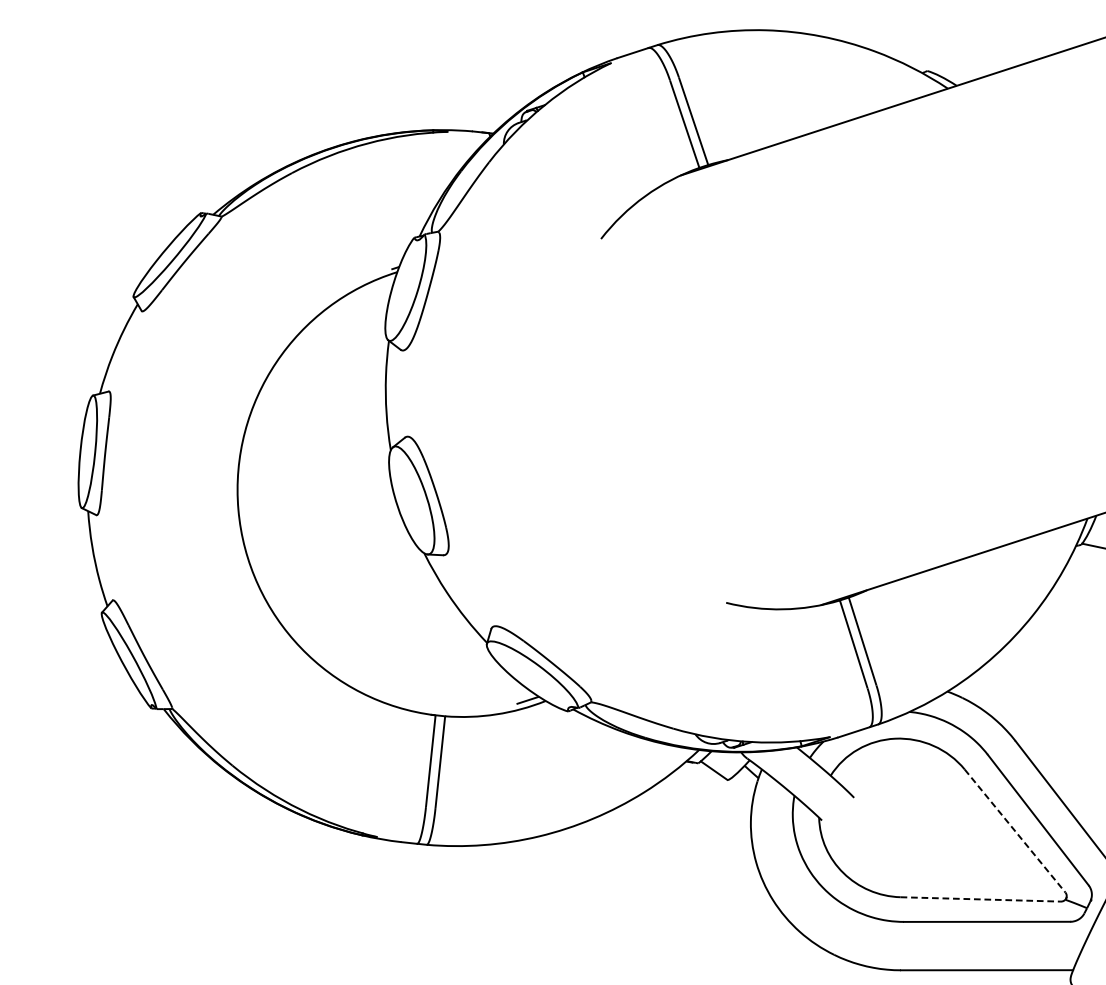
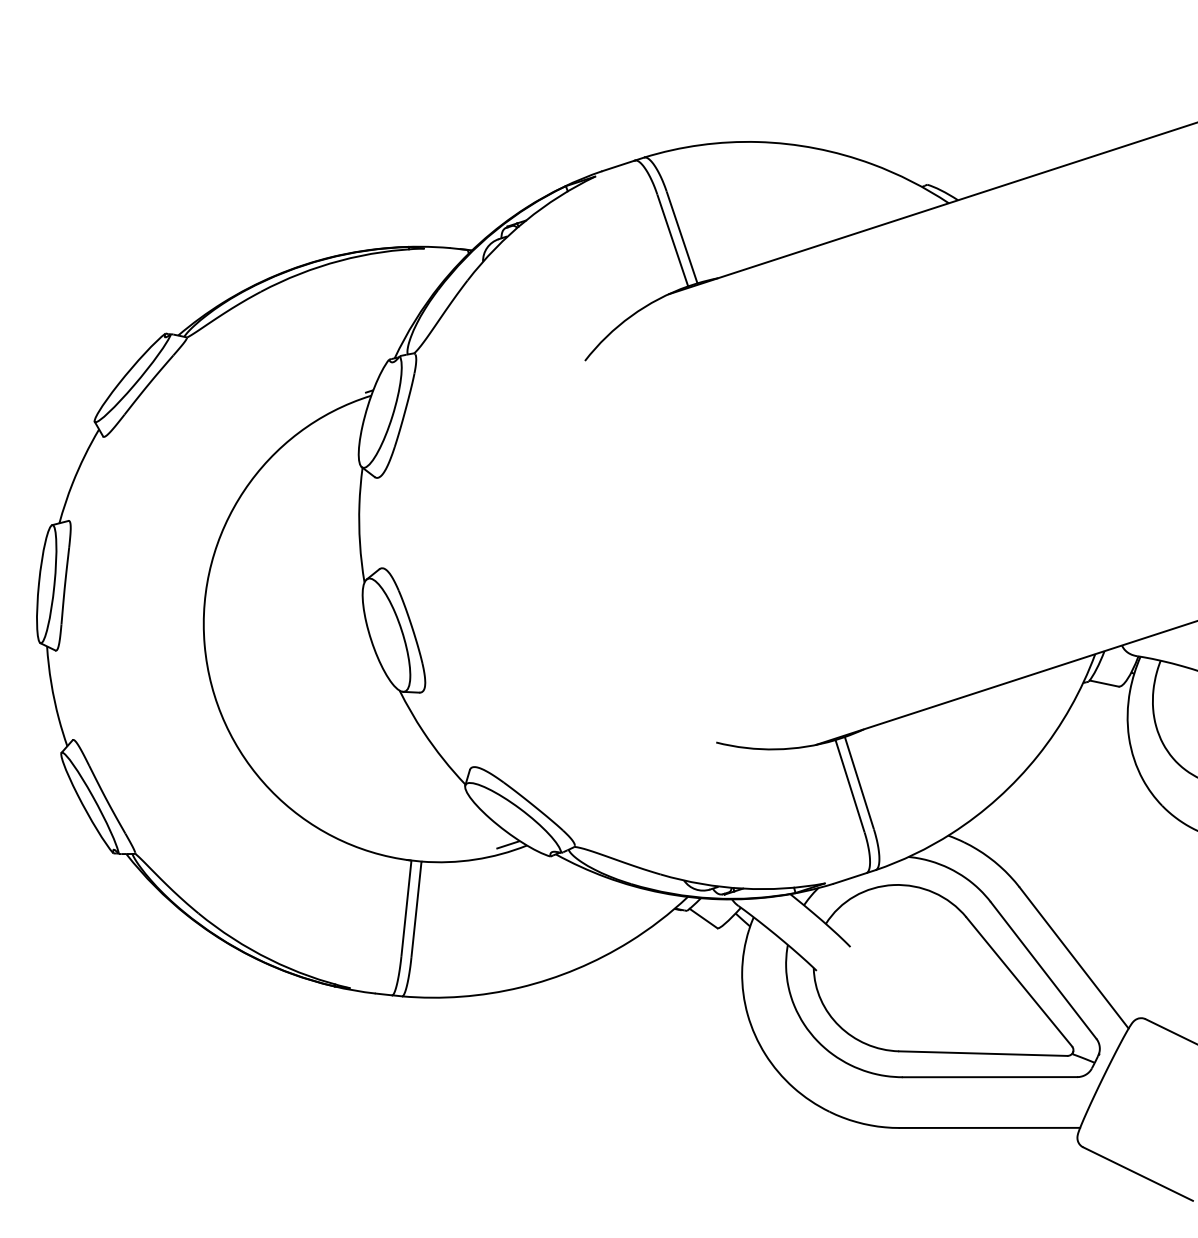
line: (1015, 831) -> (1019, 982), dashed -> solid
line: (980, 899) -> (983, 1053), dashed -> solid

